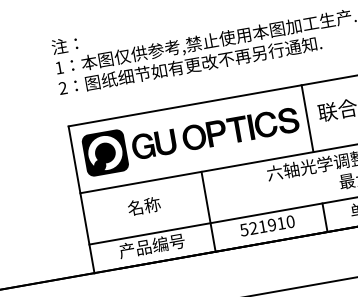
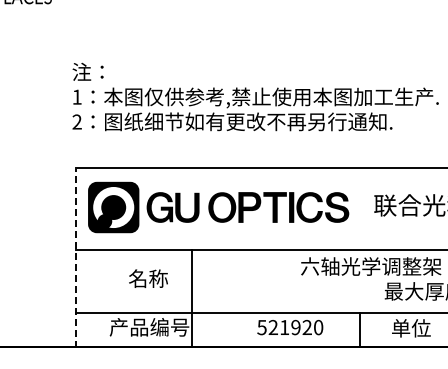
line: (307, 118) -> (360, 208), removed
line: (81, 200) -> (75, 258), solid -> dashed
line: (208, 211) -> (191, 298), moved
text: (280, 223) -> (306, 327), 521910 -> 521920

